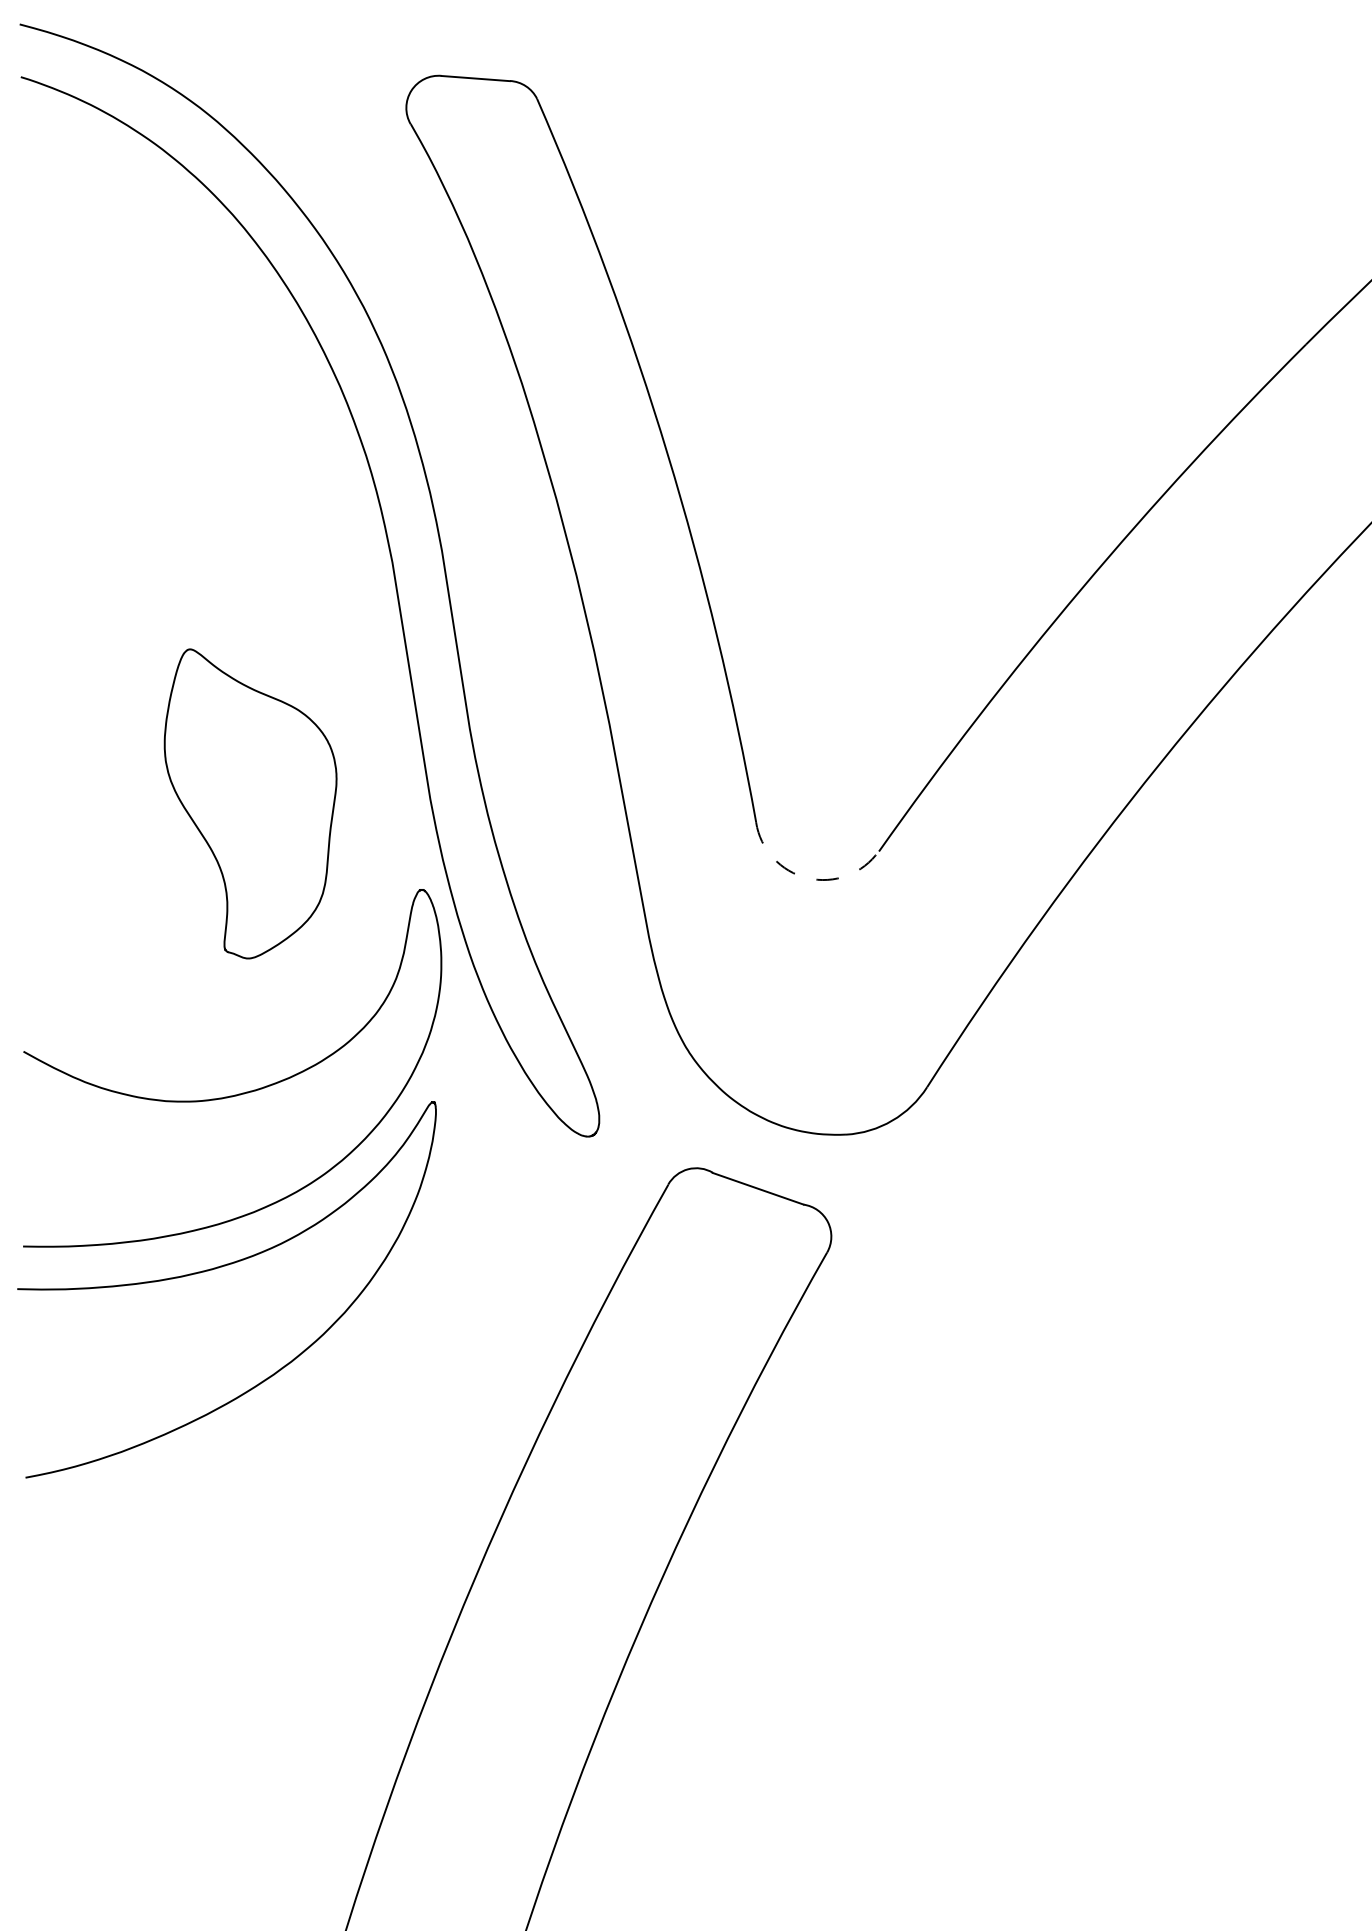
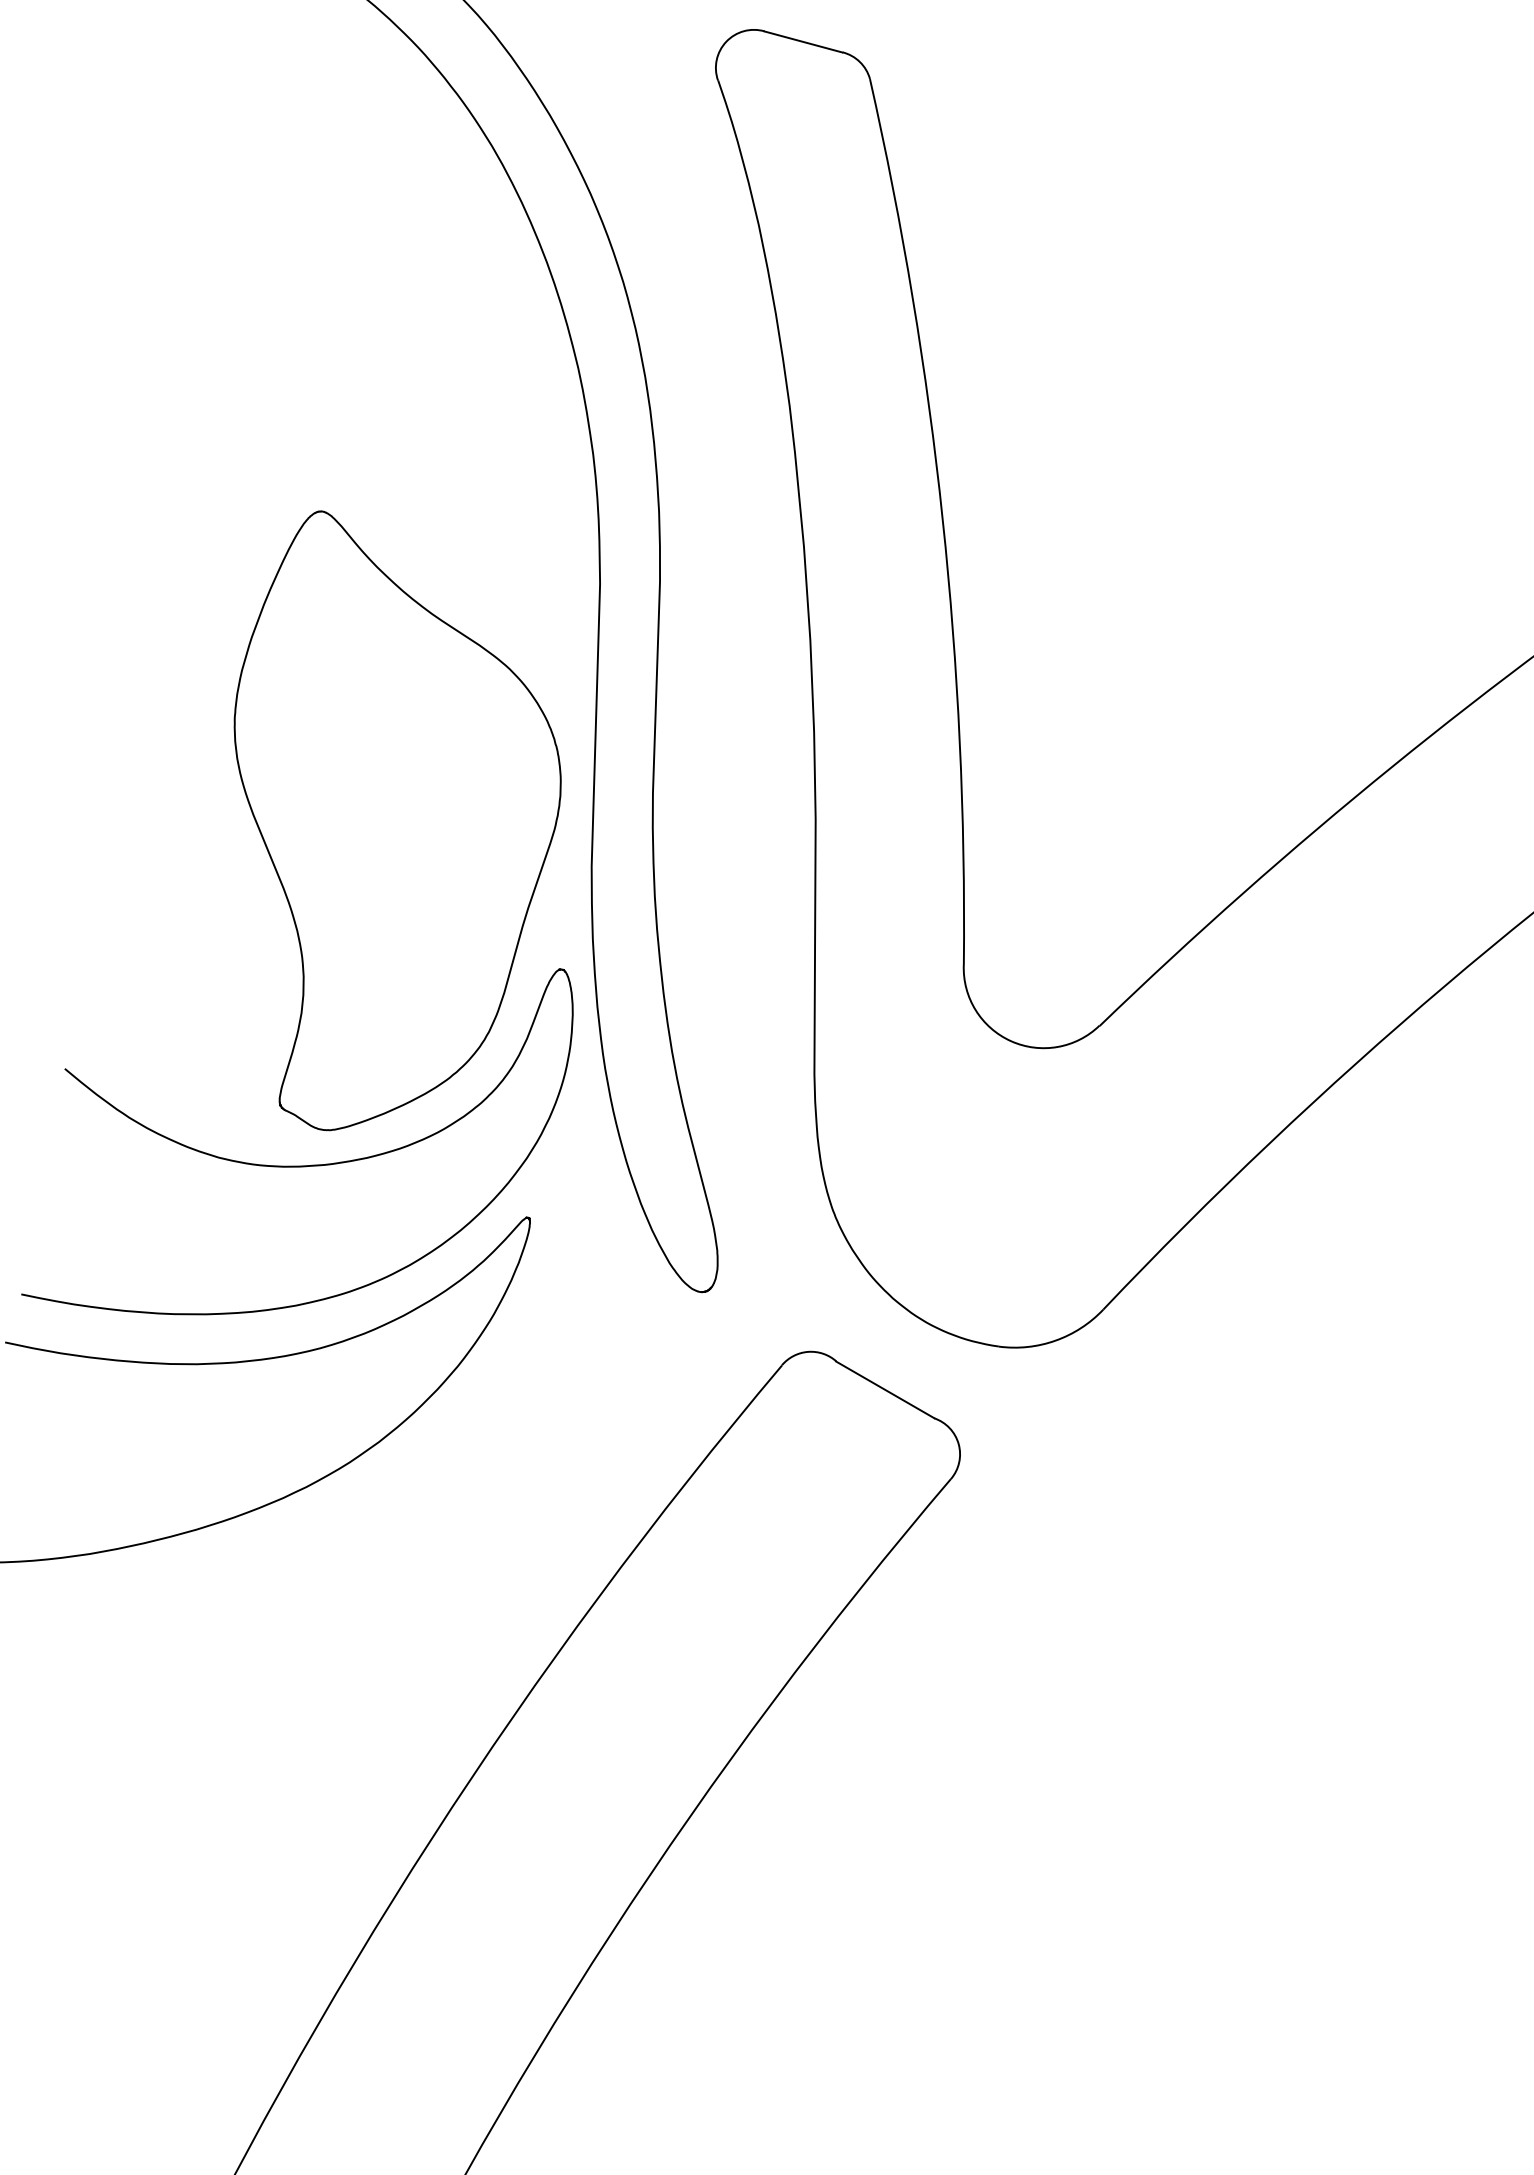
part: (250, 803) -> (382, 831), size x1.67
arc: (807, 878) -> (1010, 1041), dashed -> solid

